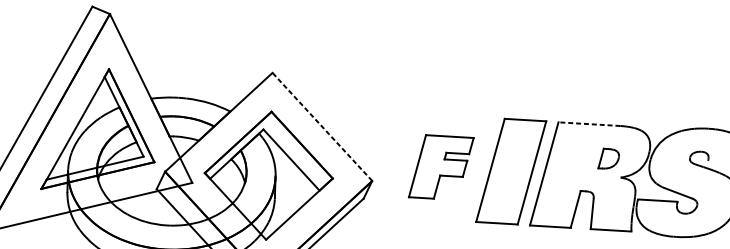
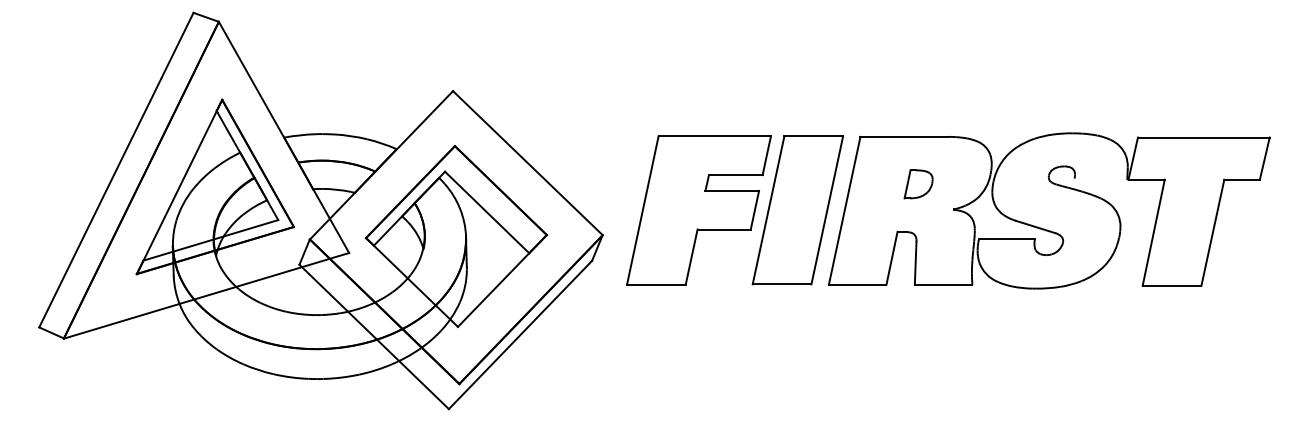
line: (589, 123) -> (904, 136), dashed -> solid
line: (322, 127) -> (527, 163), dashed -> solid
part: (608, 159) -> (918, 184), moved
part: (440, 167) -> (698, 210), size x1.67

